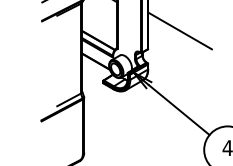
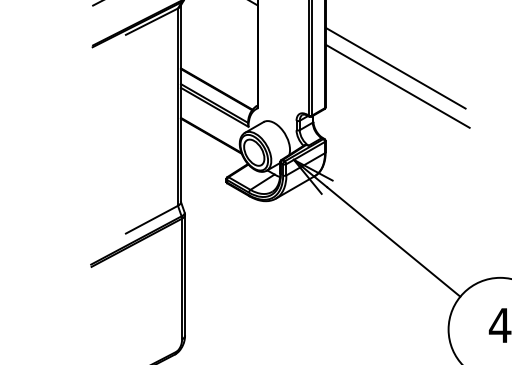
line: (180, 39) -> (396, 86), added

